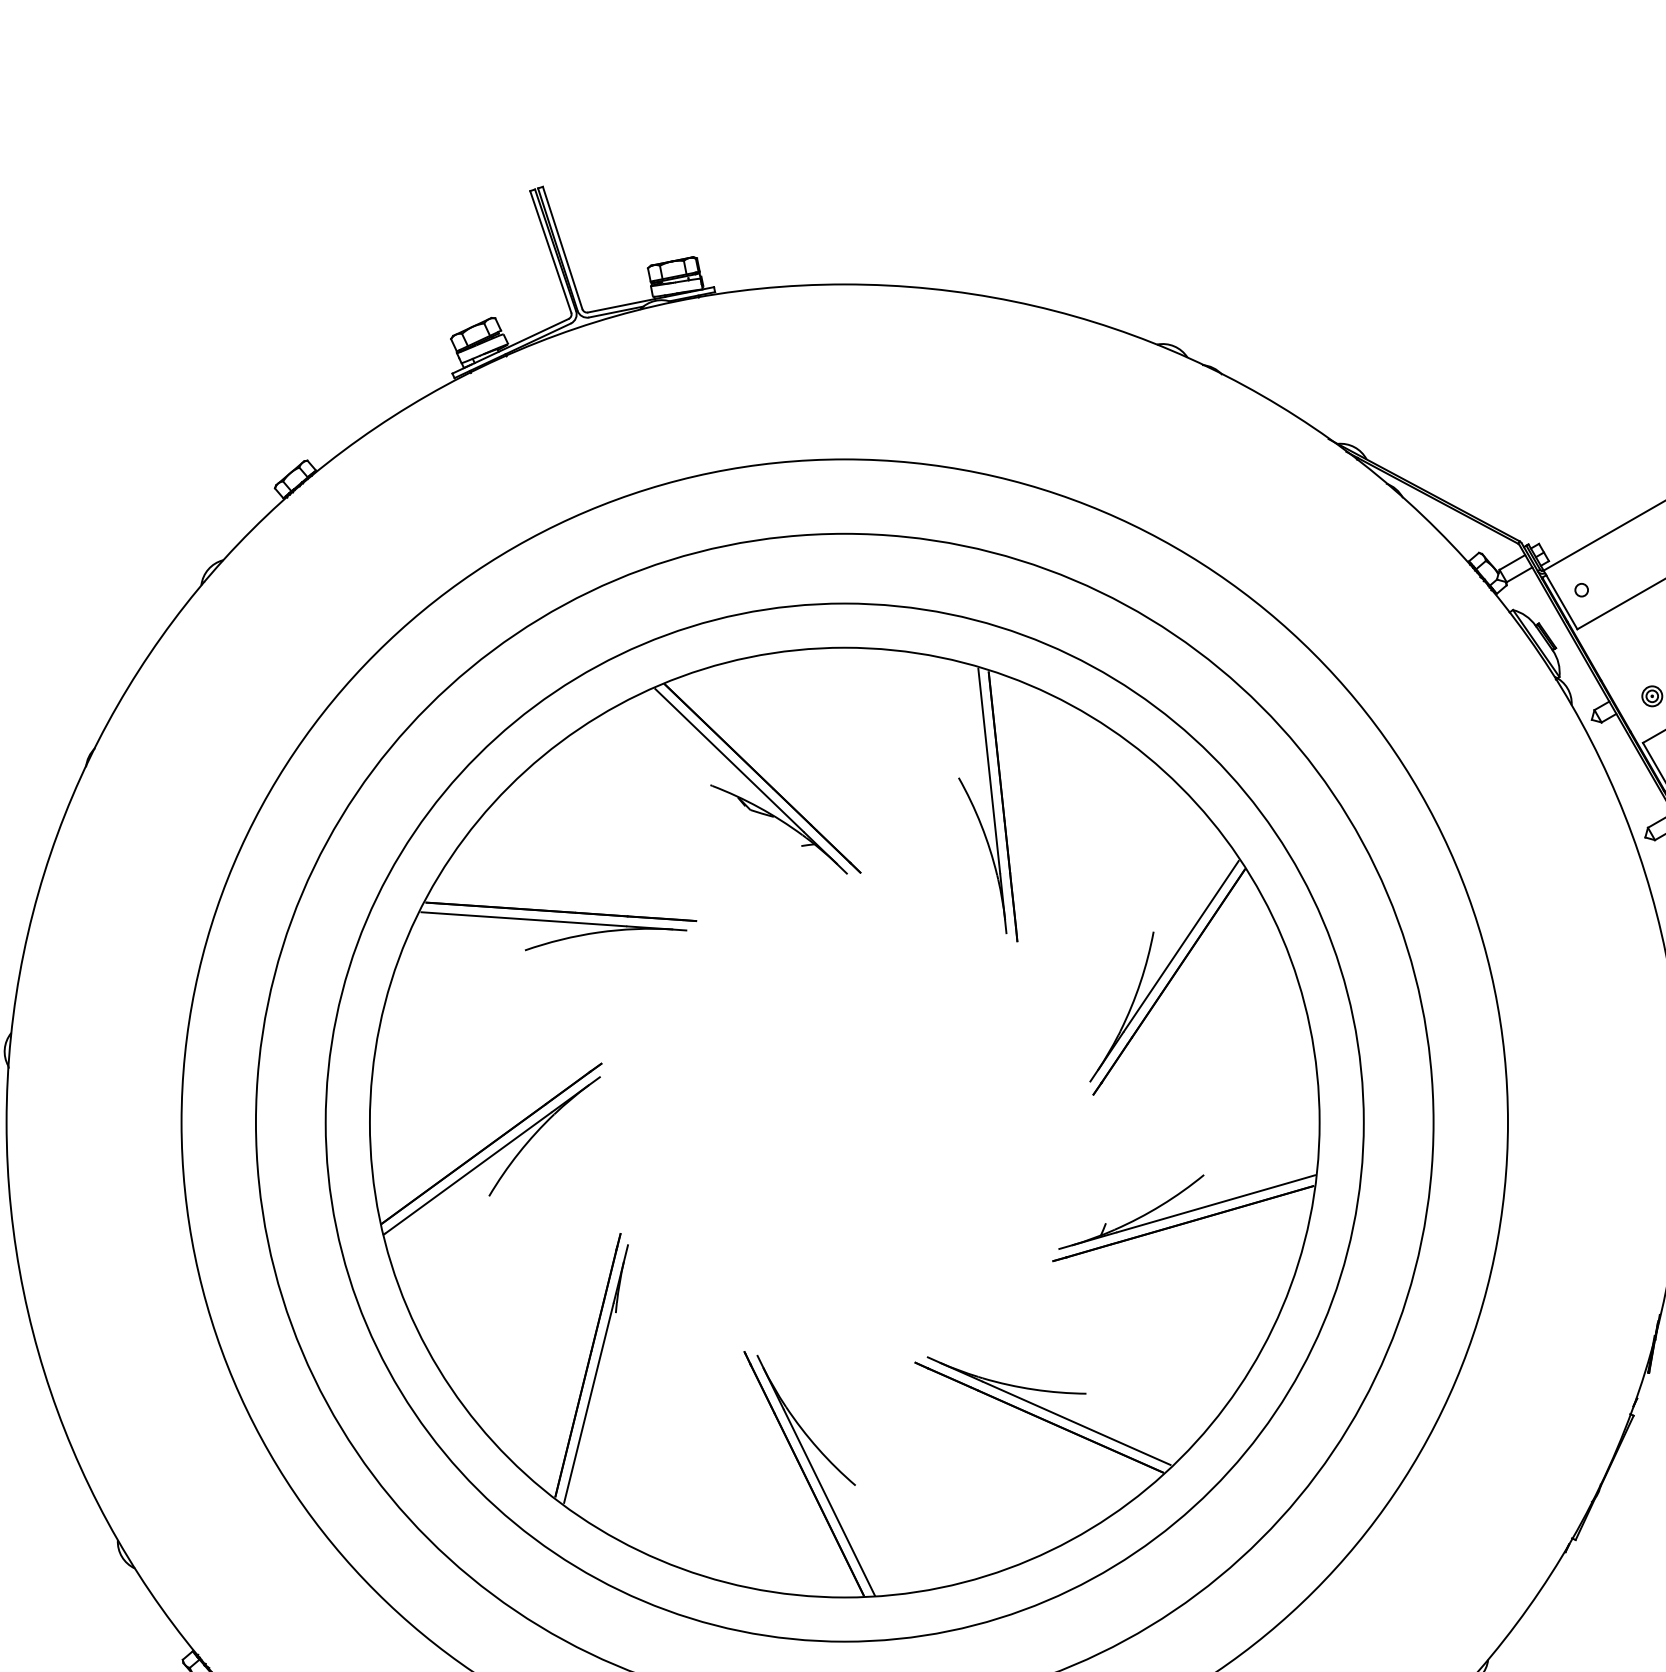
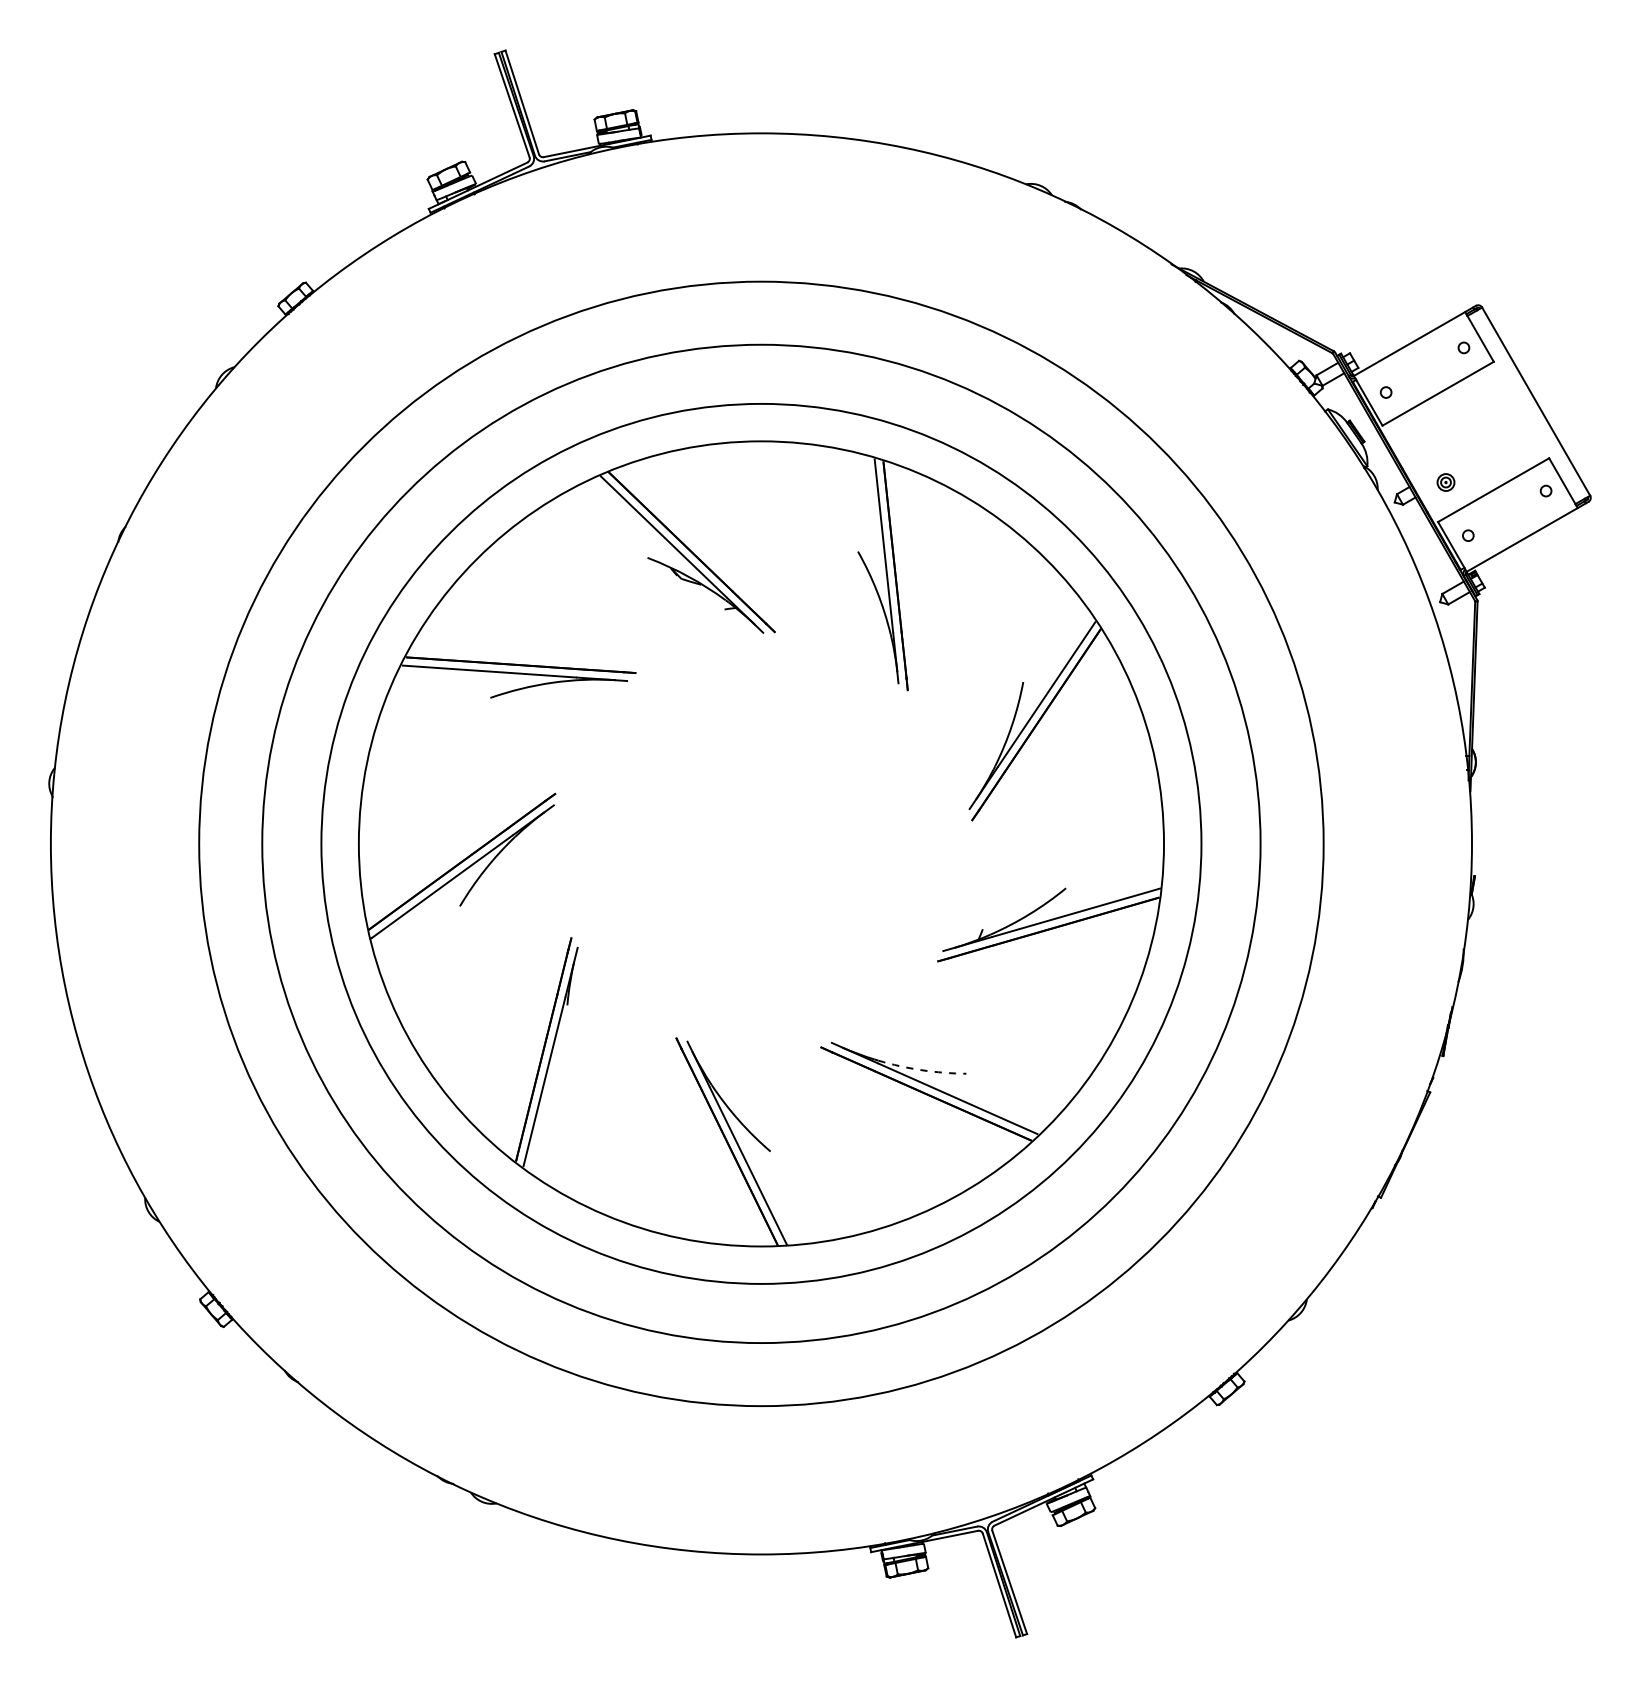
arc: (1033, 1389) -> (921, 1070), solid -> dashed

